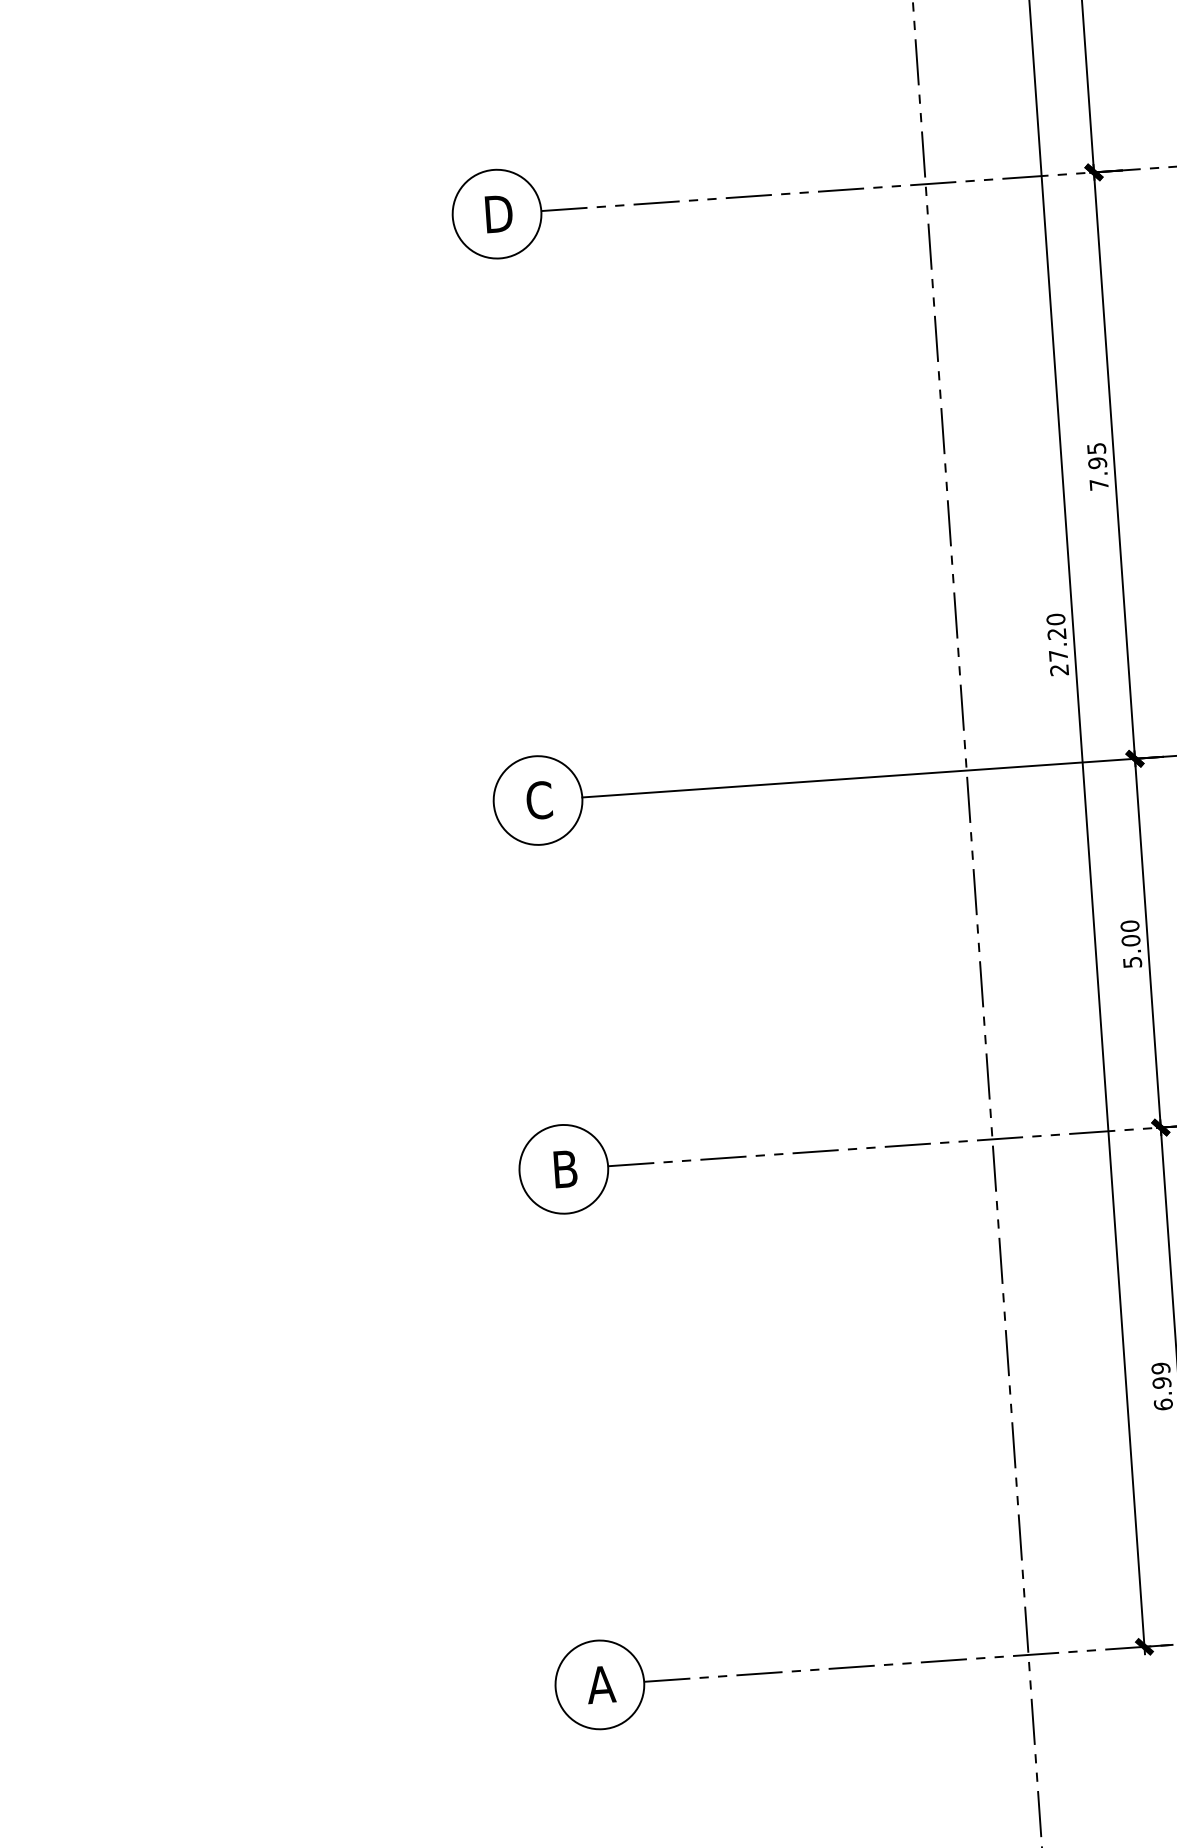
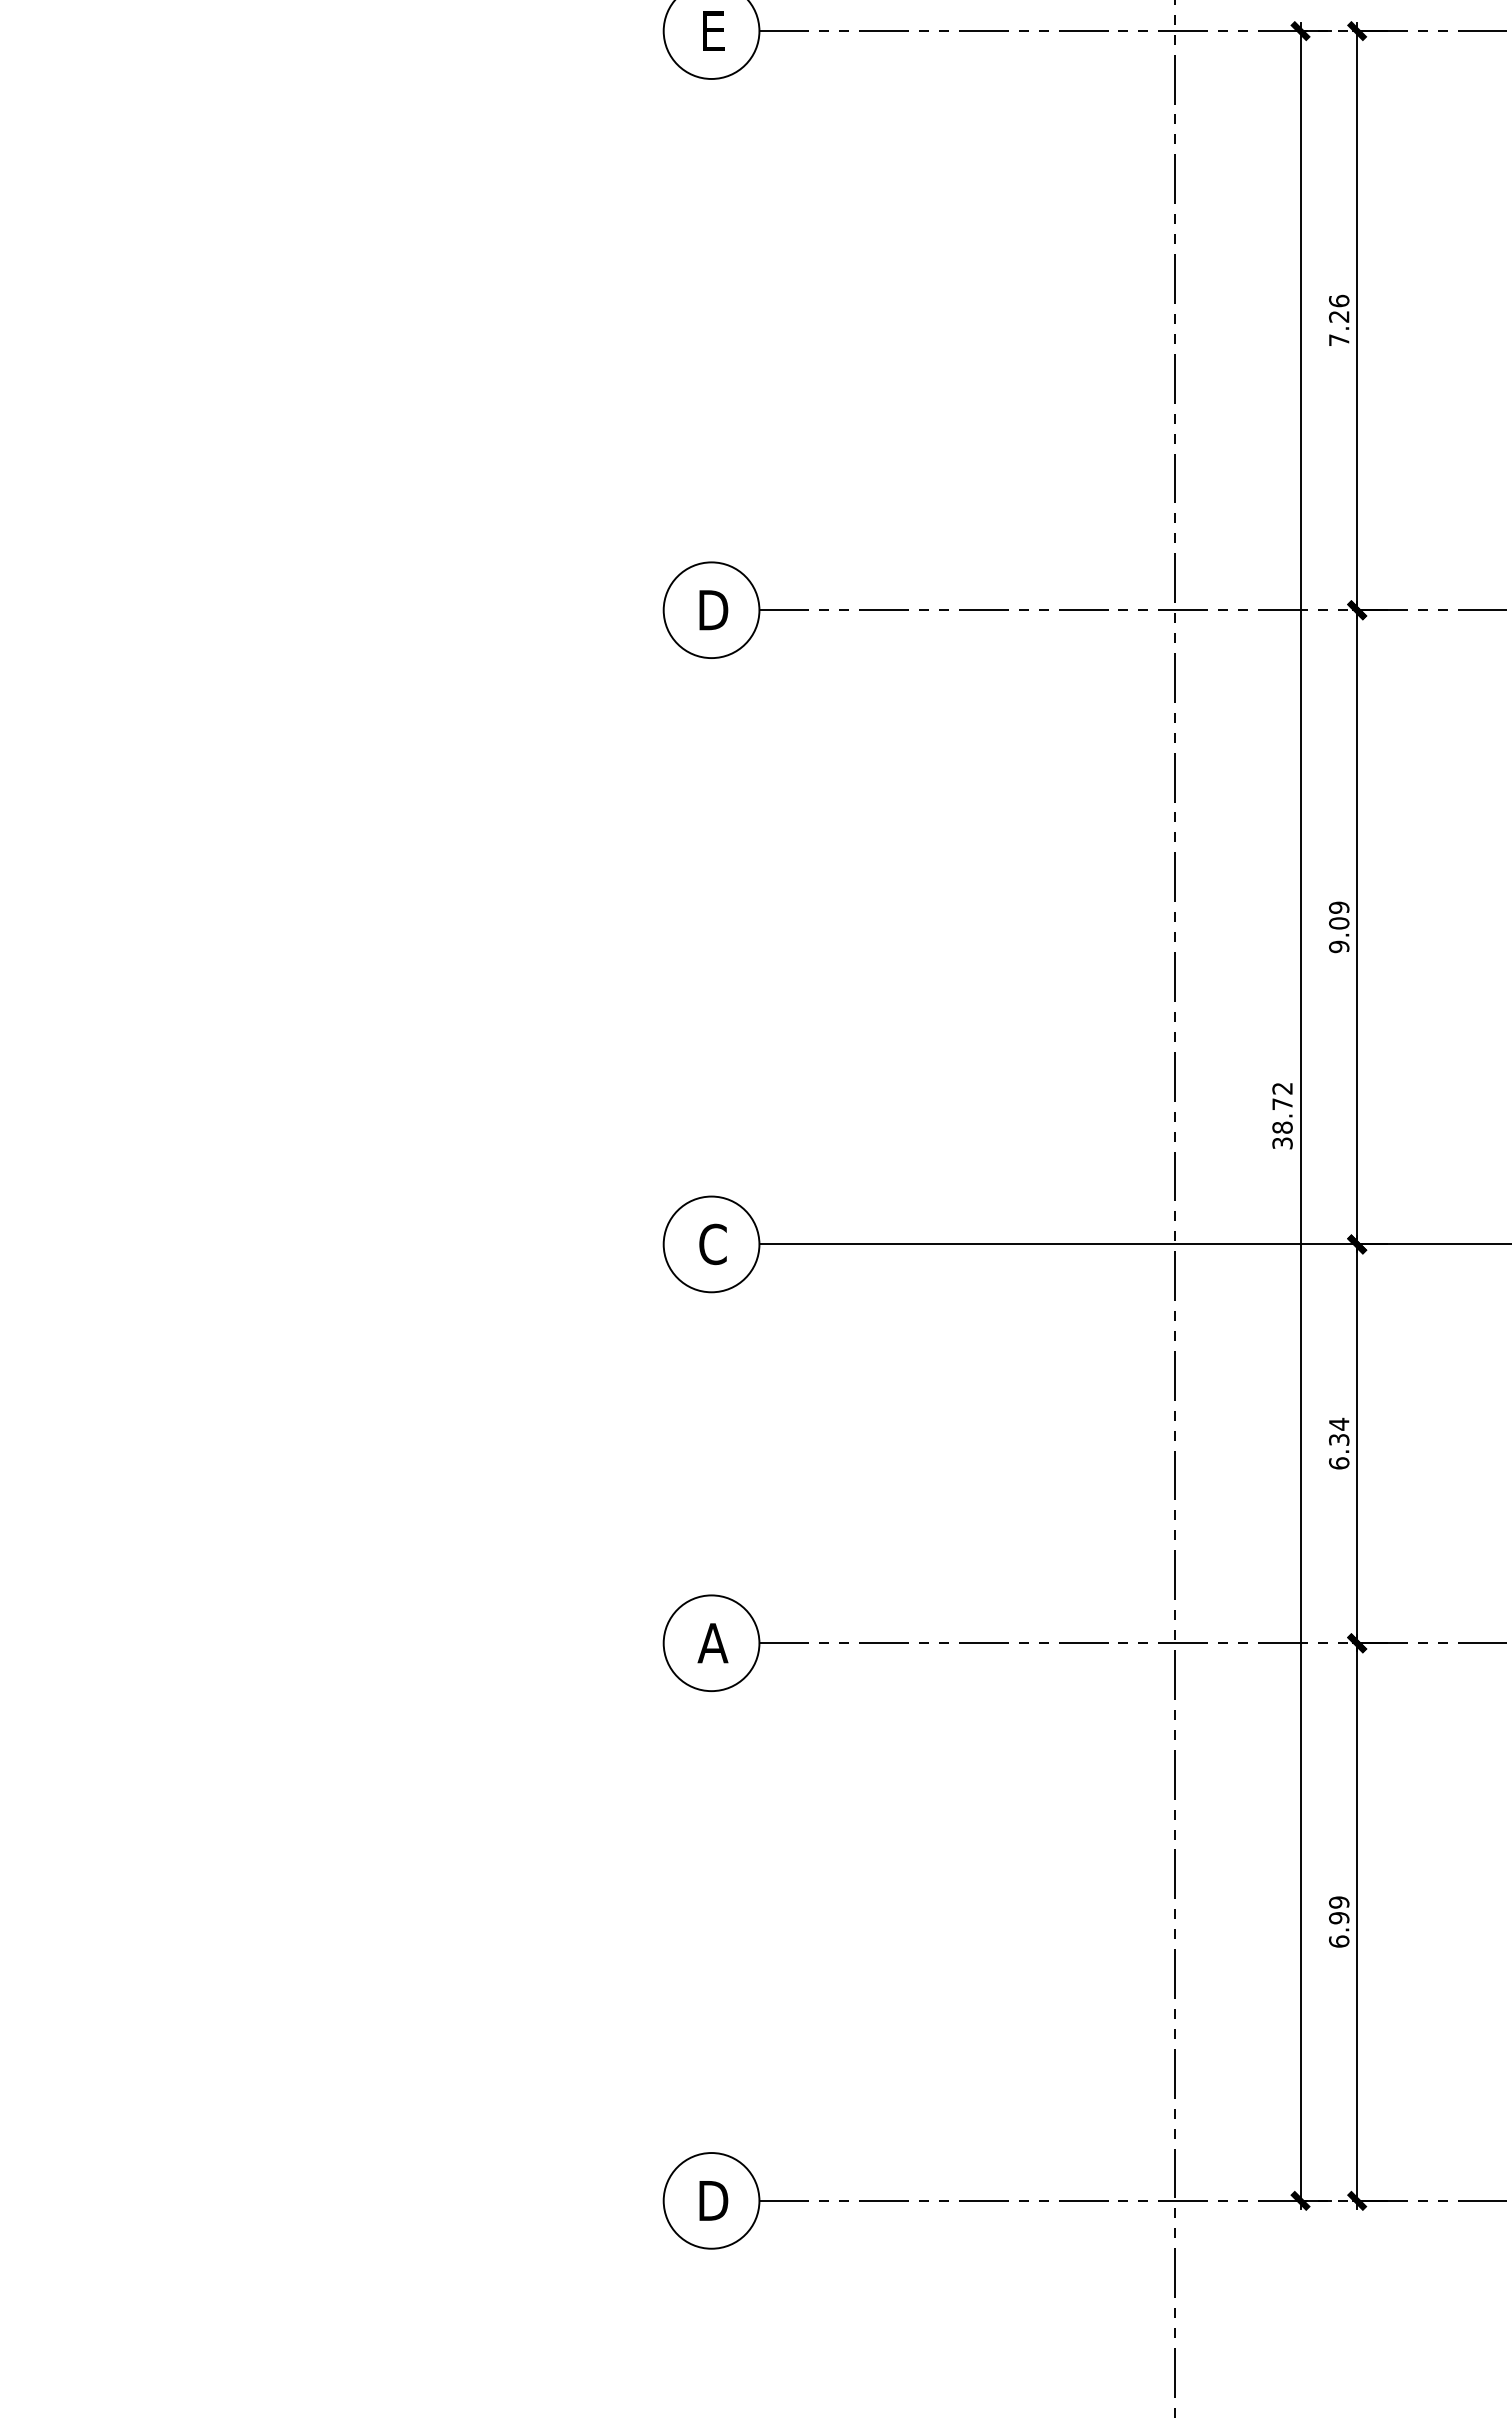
text: (1098, 466) -> (1339, 927), 7.95 -> 9.09
text: (1057, 644) -> (1282, 1115), 27.20 -> 38.72
text: (1131, 944) -> (1339, 1443), 5.00 -> 6.34
text: (564, 1169) -> (712, 1643), B -> A
text: (600, 1684) -> (712, 2200), A -> D

